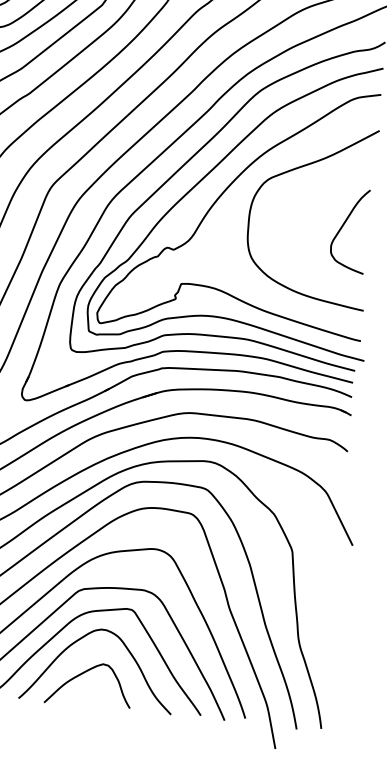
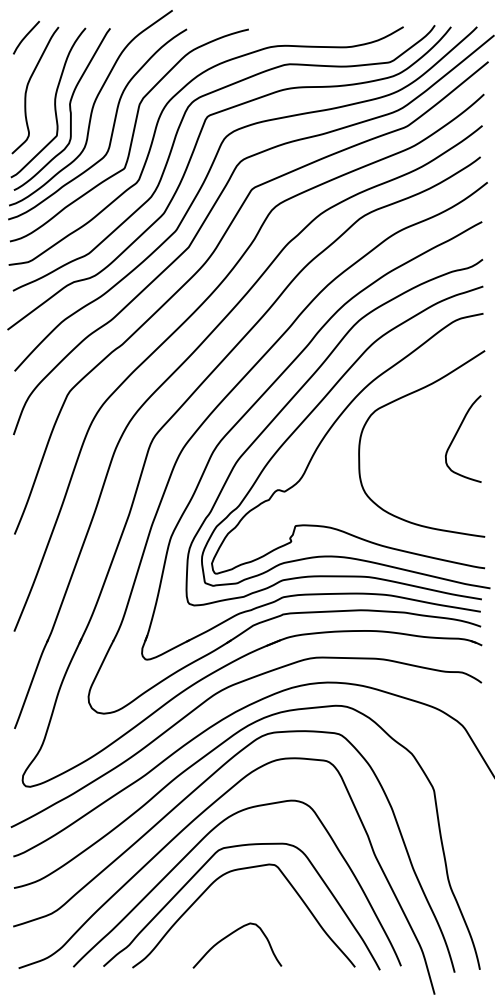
curve: (343, 226) -> (456, 435), moved
curve: (82, 639) -> (226, 899), removed

